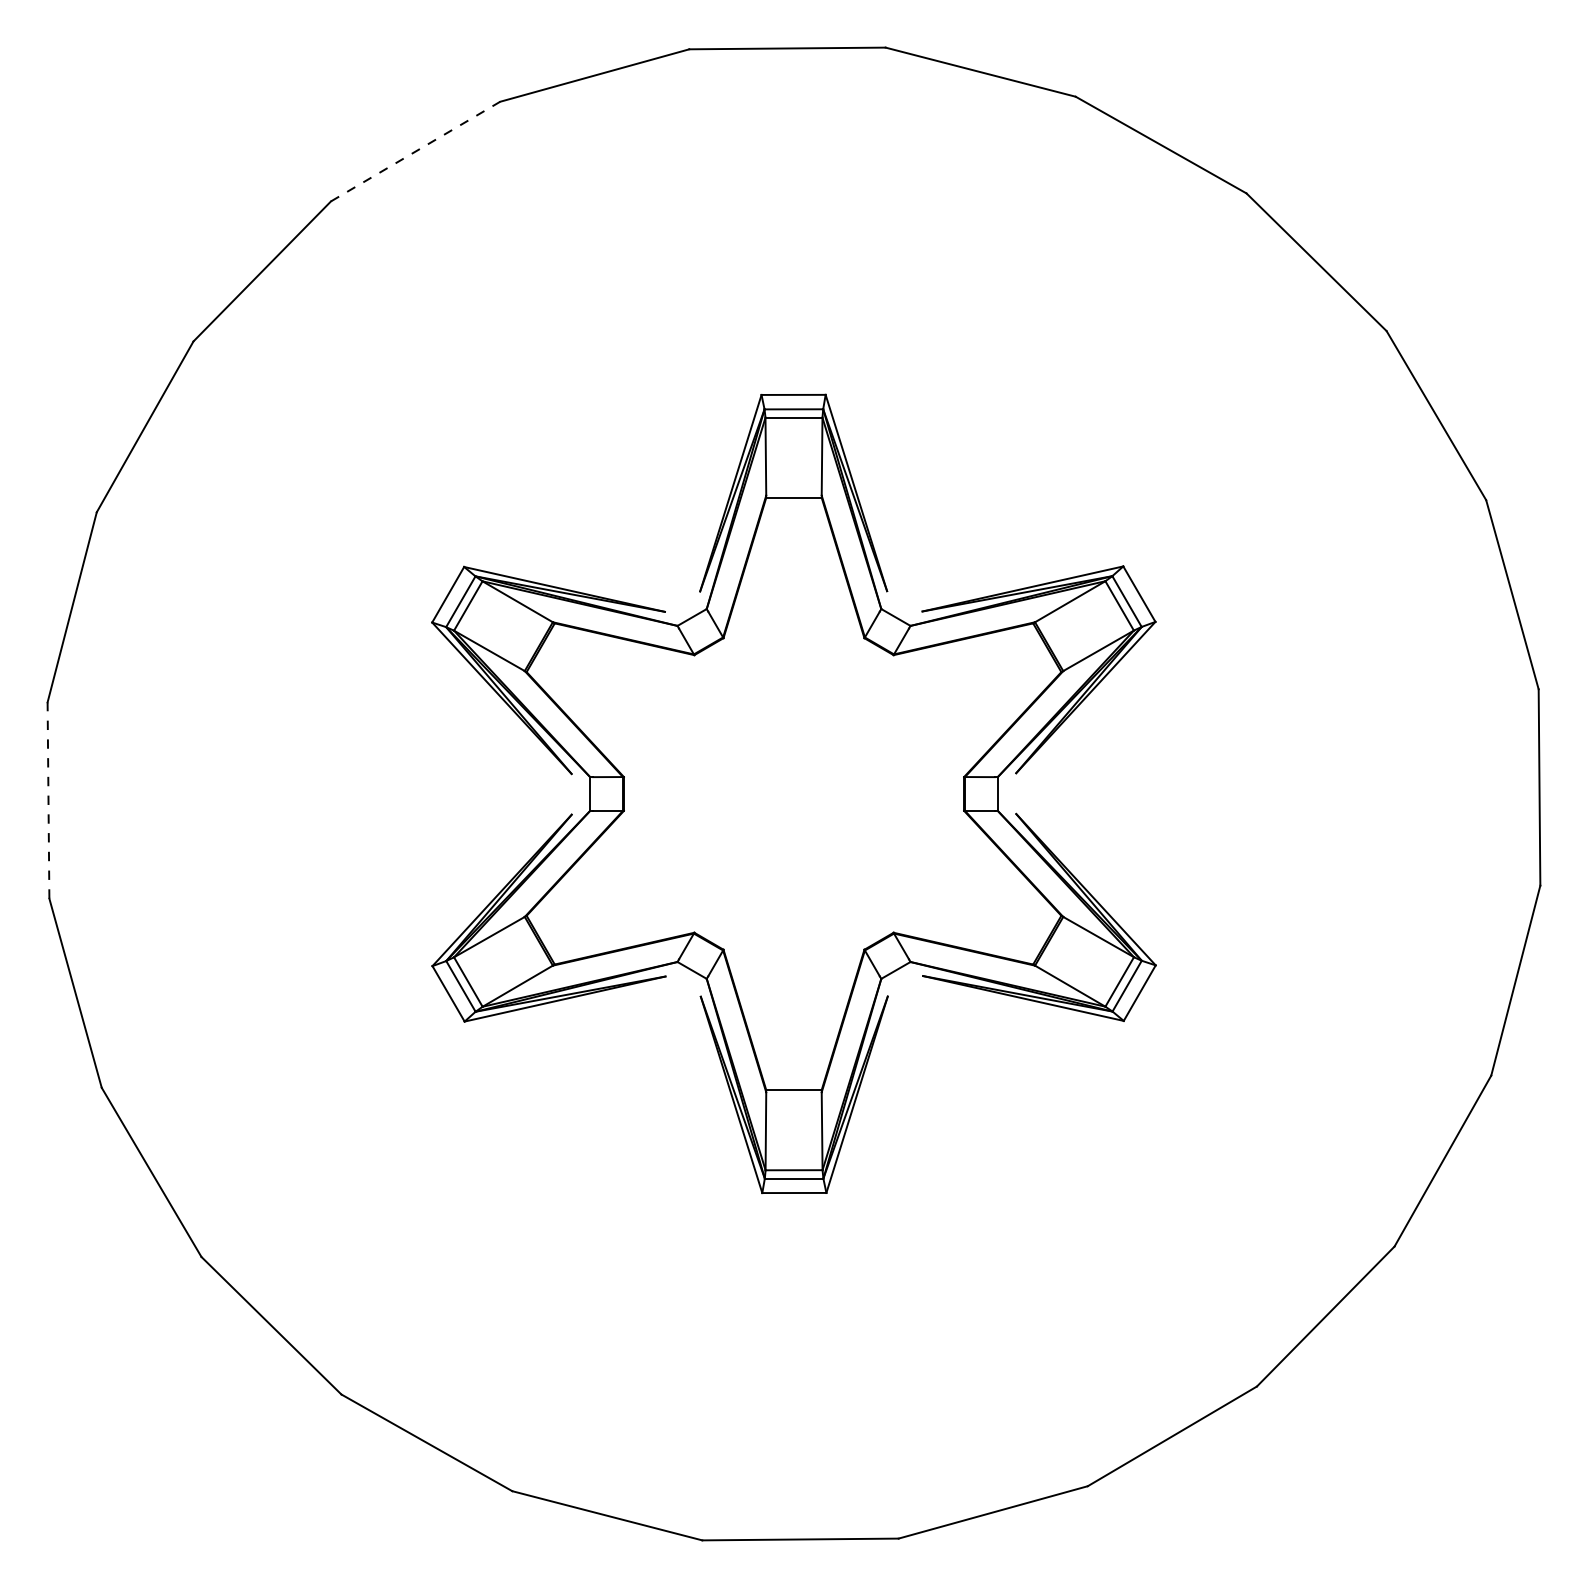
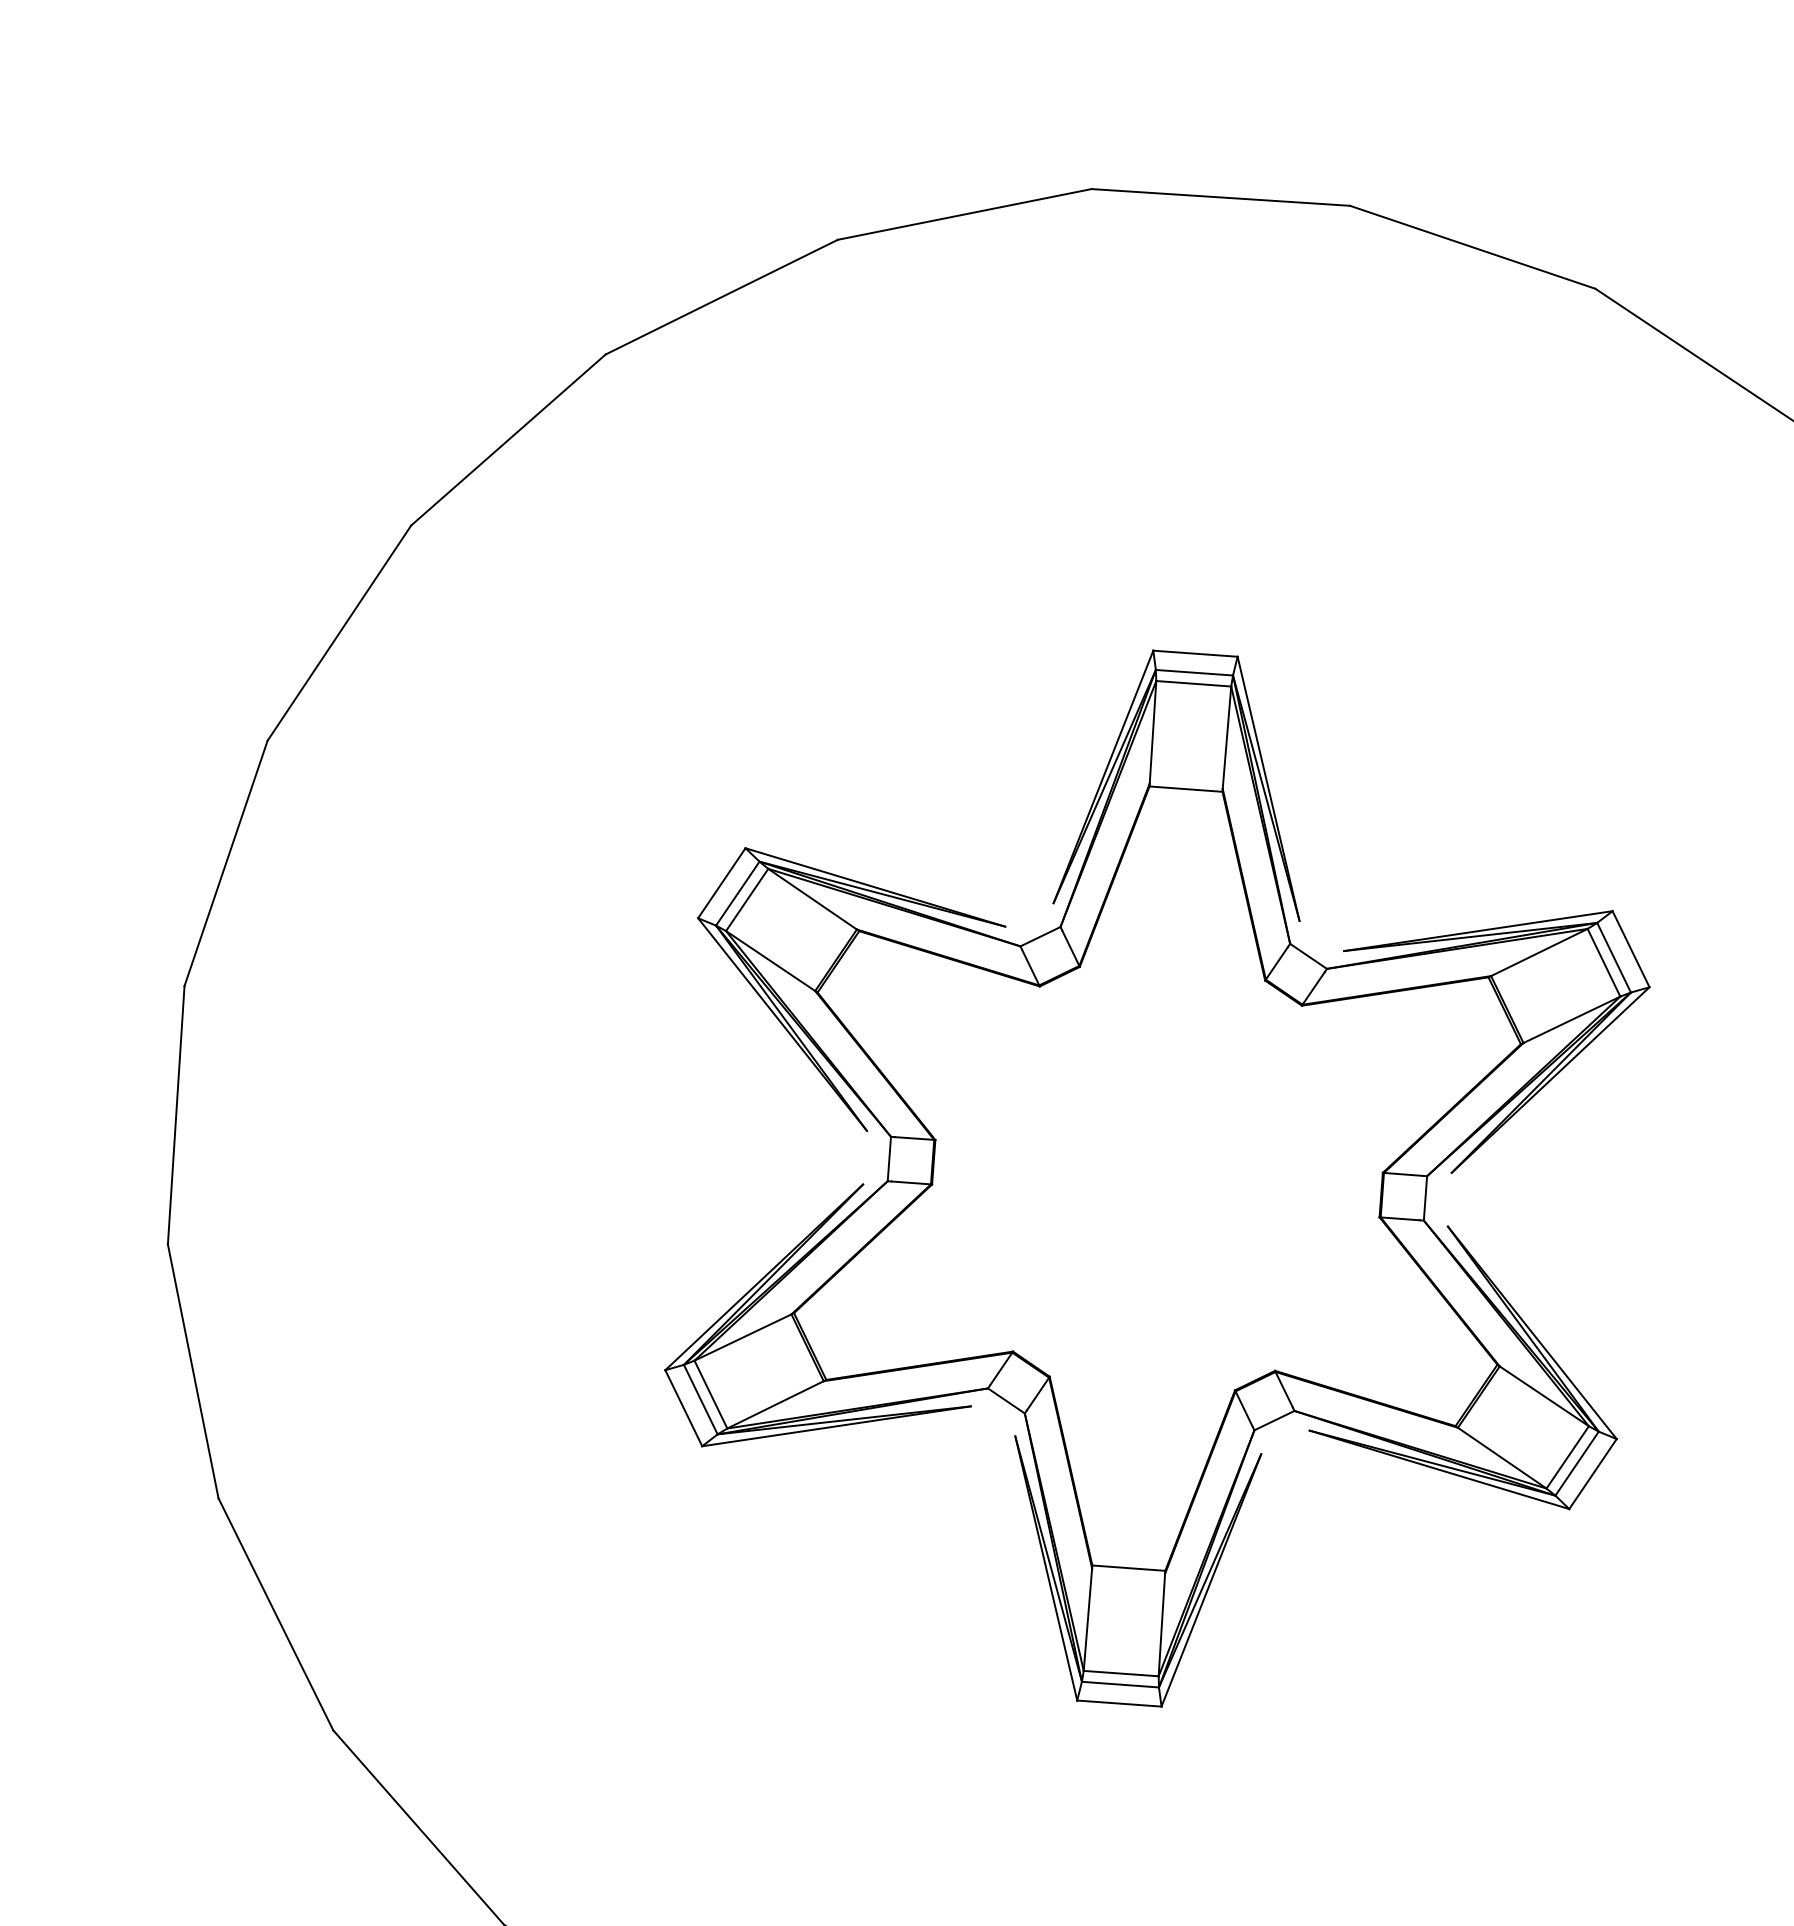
line: (416, 151) -> (722, 297), dashed -> solid
line: (48, 800) -> (176, 1115), dashed -> solid

